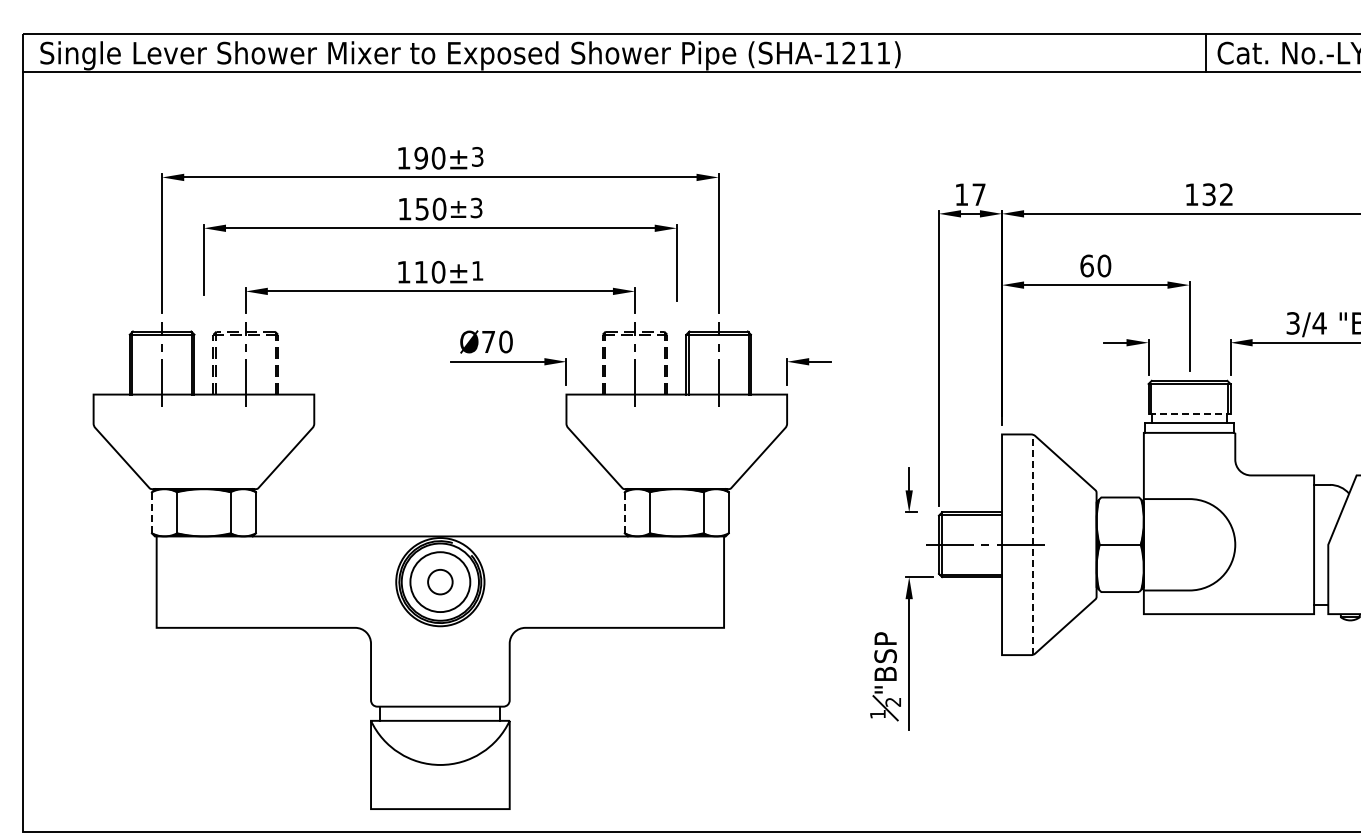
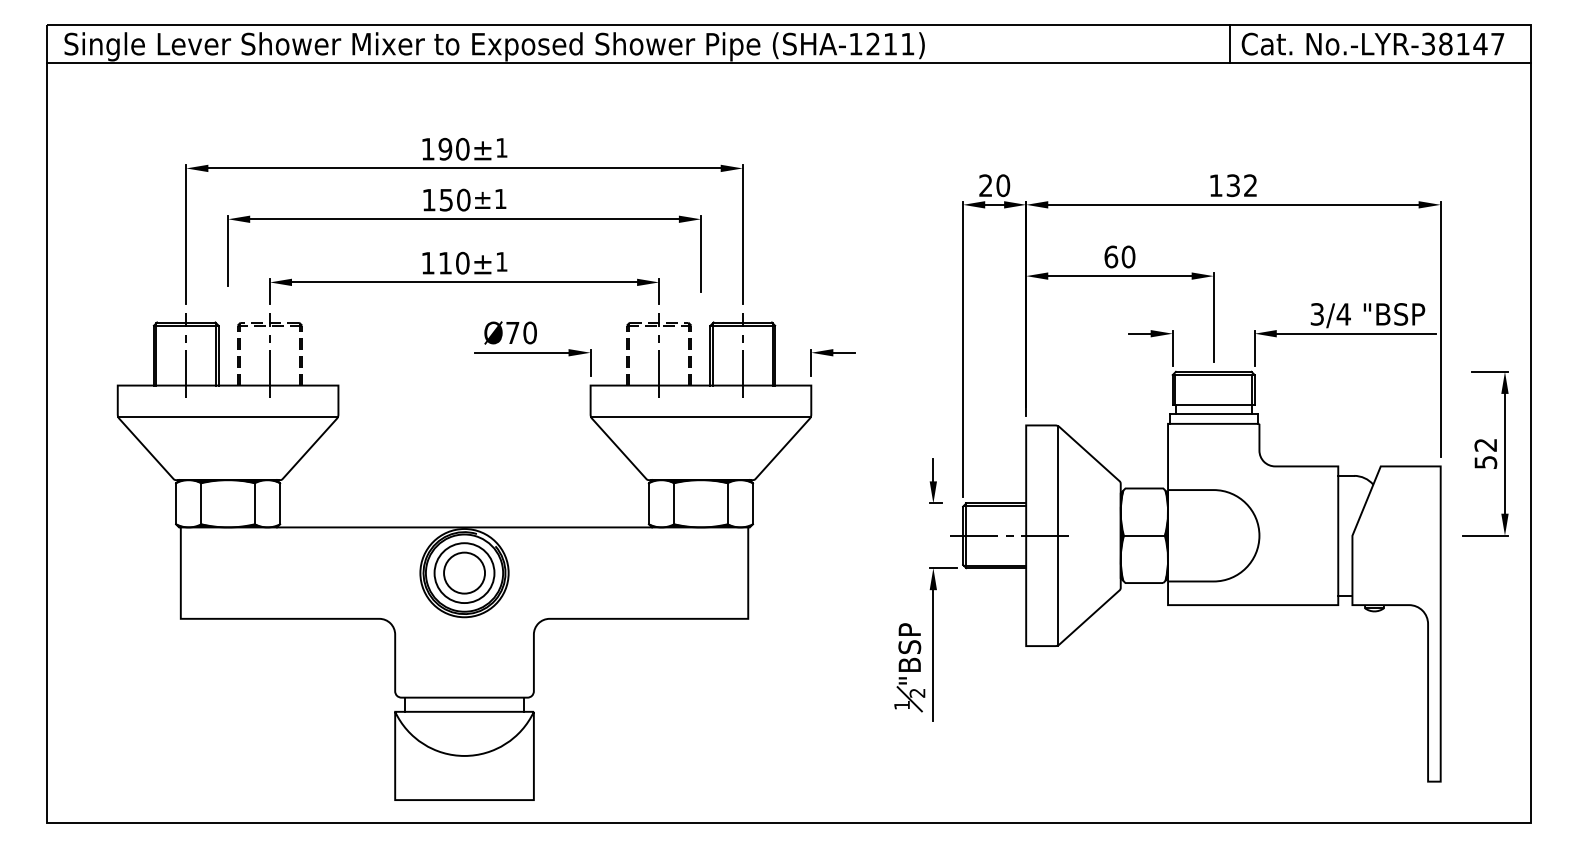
text: (477, 156) -> (501, 147), 3 -> 1
text: (970, 194) -> (994, 185), 17 -> 20
text: (476, 207) -> (500, 198), ±3 -> ±1
line: (1189, 413) -> (1213, 404), dashed -> solid
line: (204, 425) -> (228, 416), added
line: (676, 425) -> (700, 416), added
line: (152, 512) -> (176, 503), dashed -> solid
line: (624, 512) -> (648, 503), dashed -> solid
line: (1033, 544) -> (1057, 535), dashed -> solid
circle: (440, 581) -> (464, 572), size x1.67

